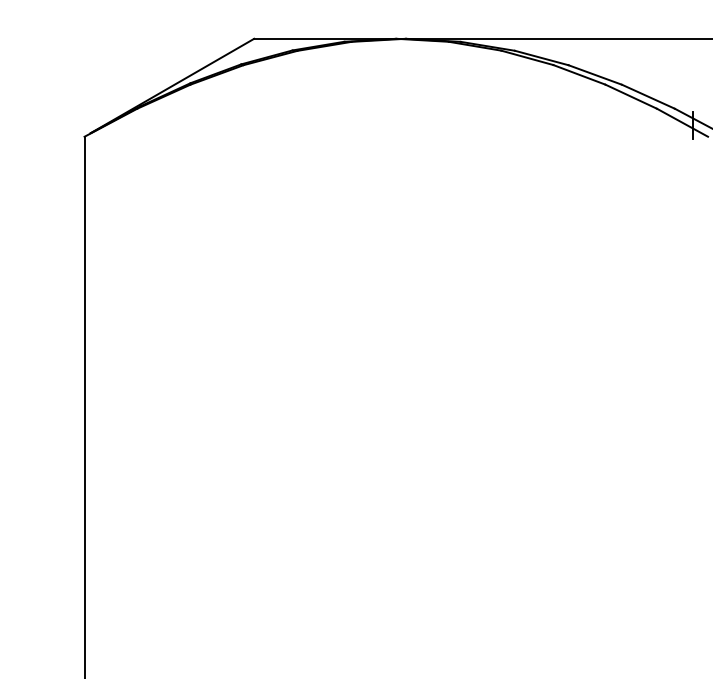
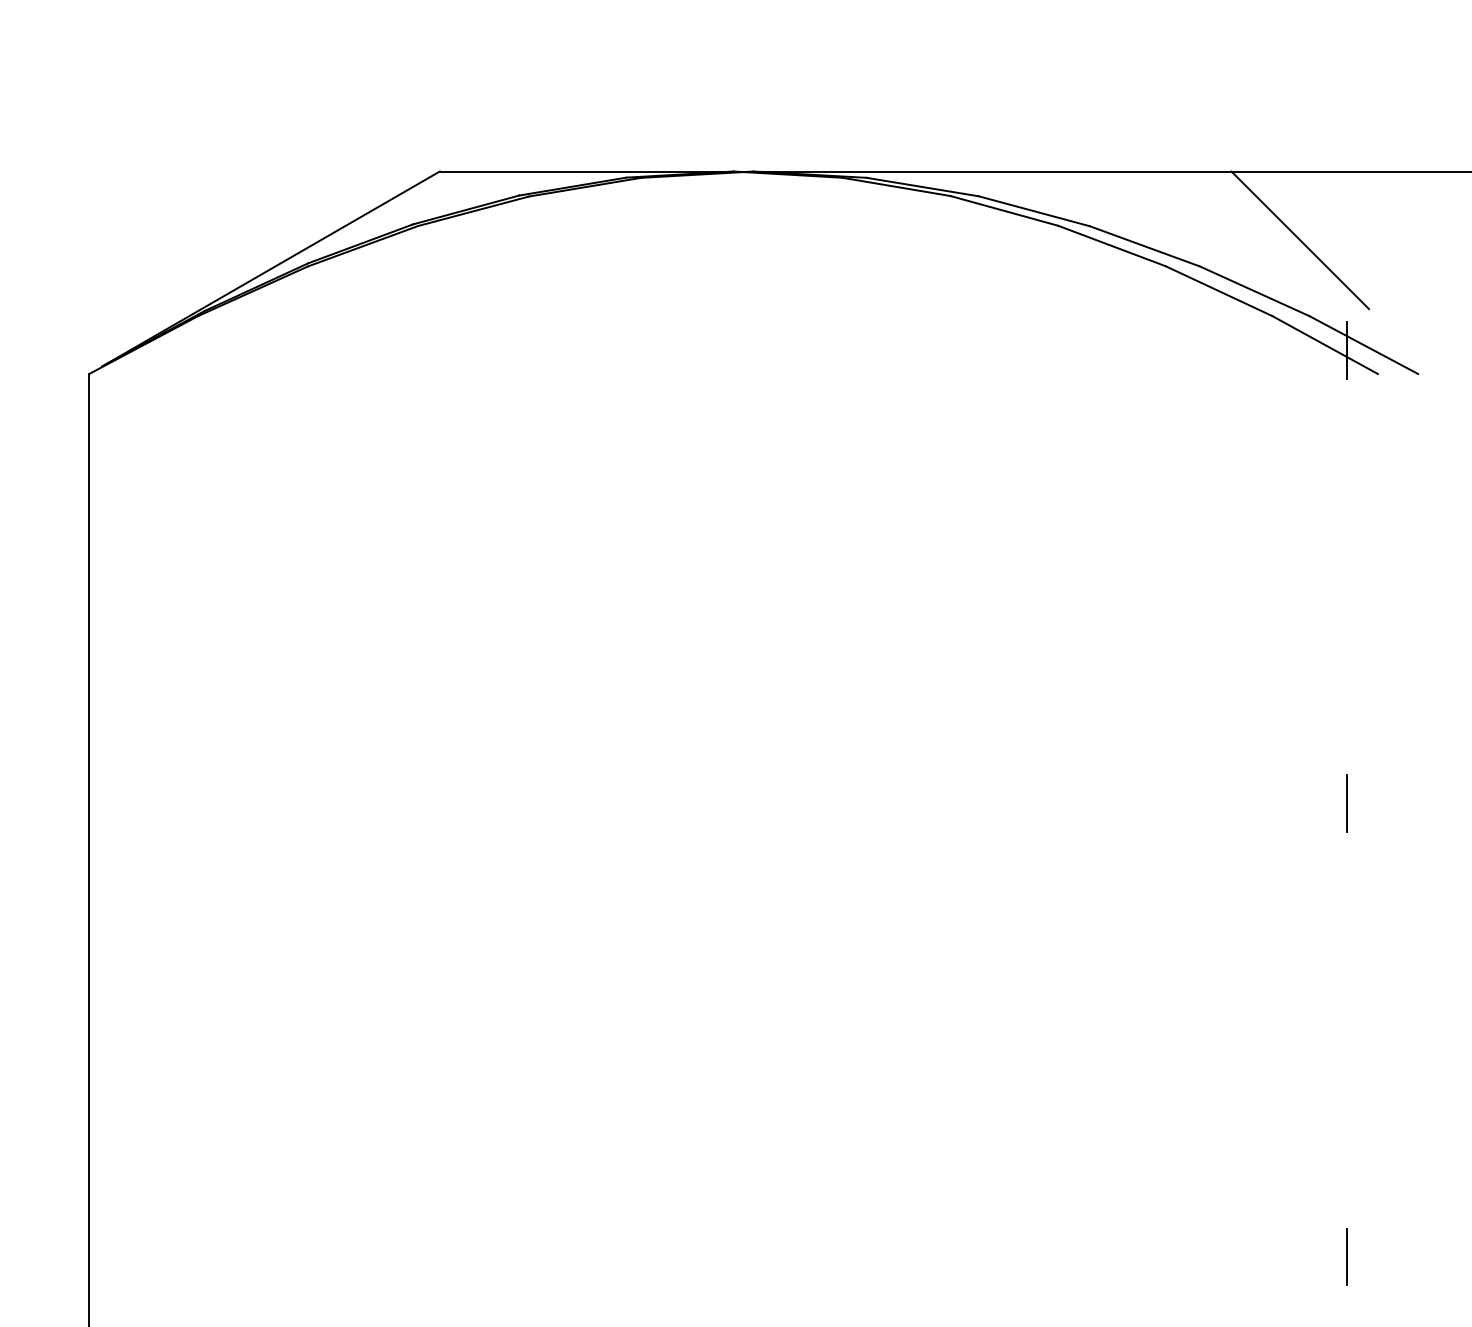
line: (670, 71) -> (1300, 239), added
line: (692, 344) -> (1345, 803), added
line: (692, 563) -> (1345, 1256), added

